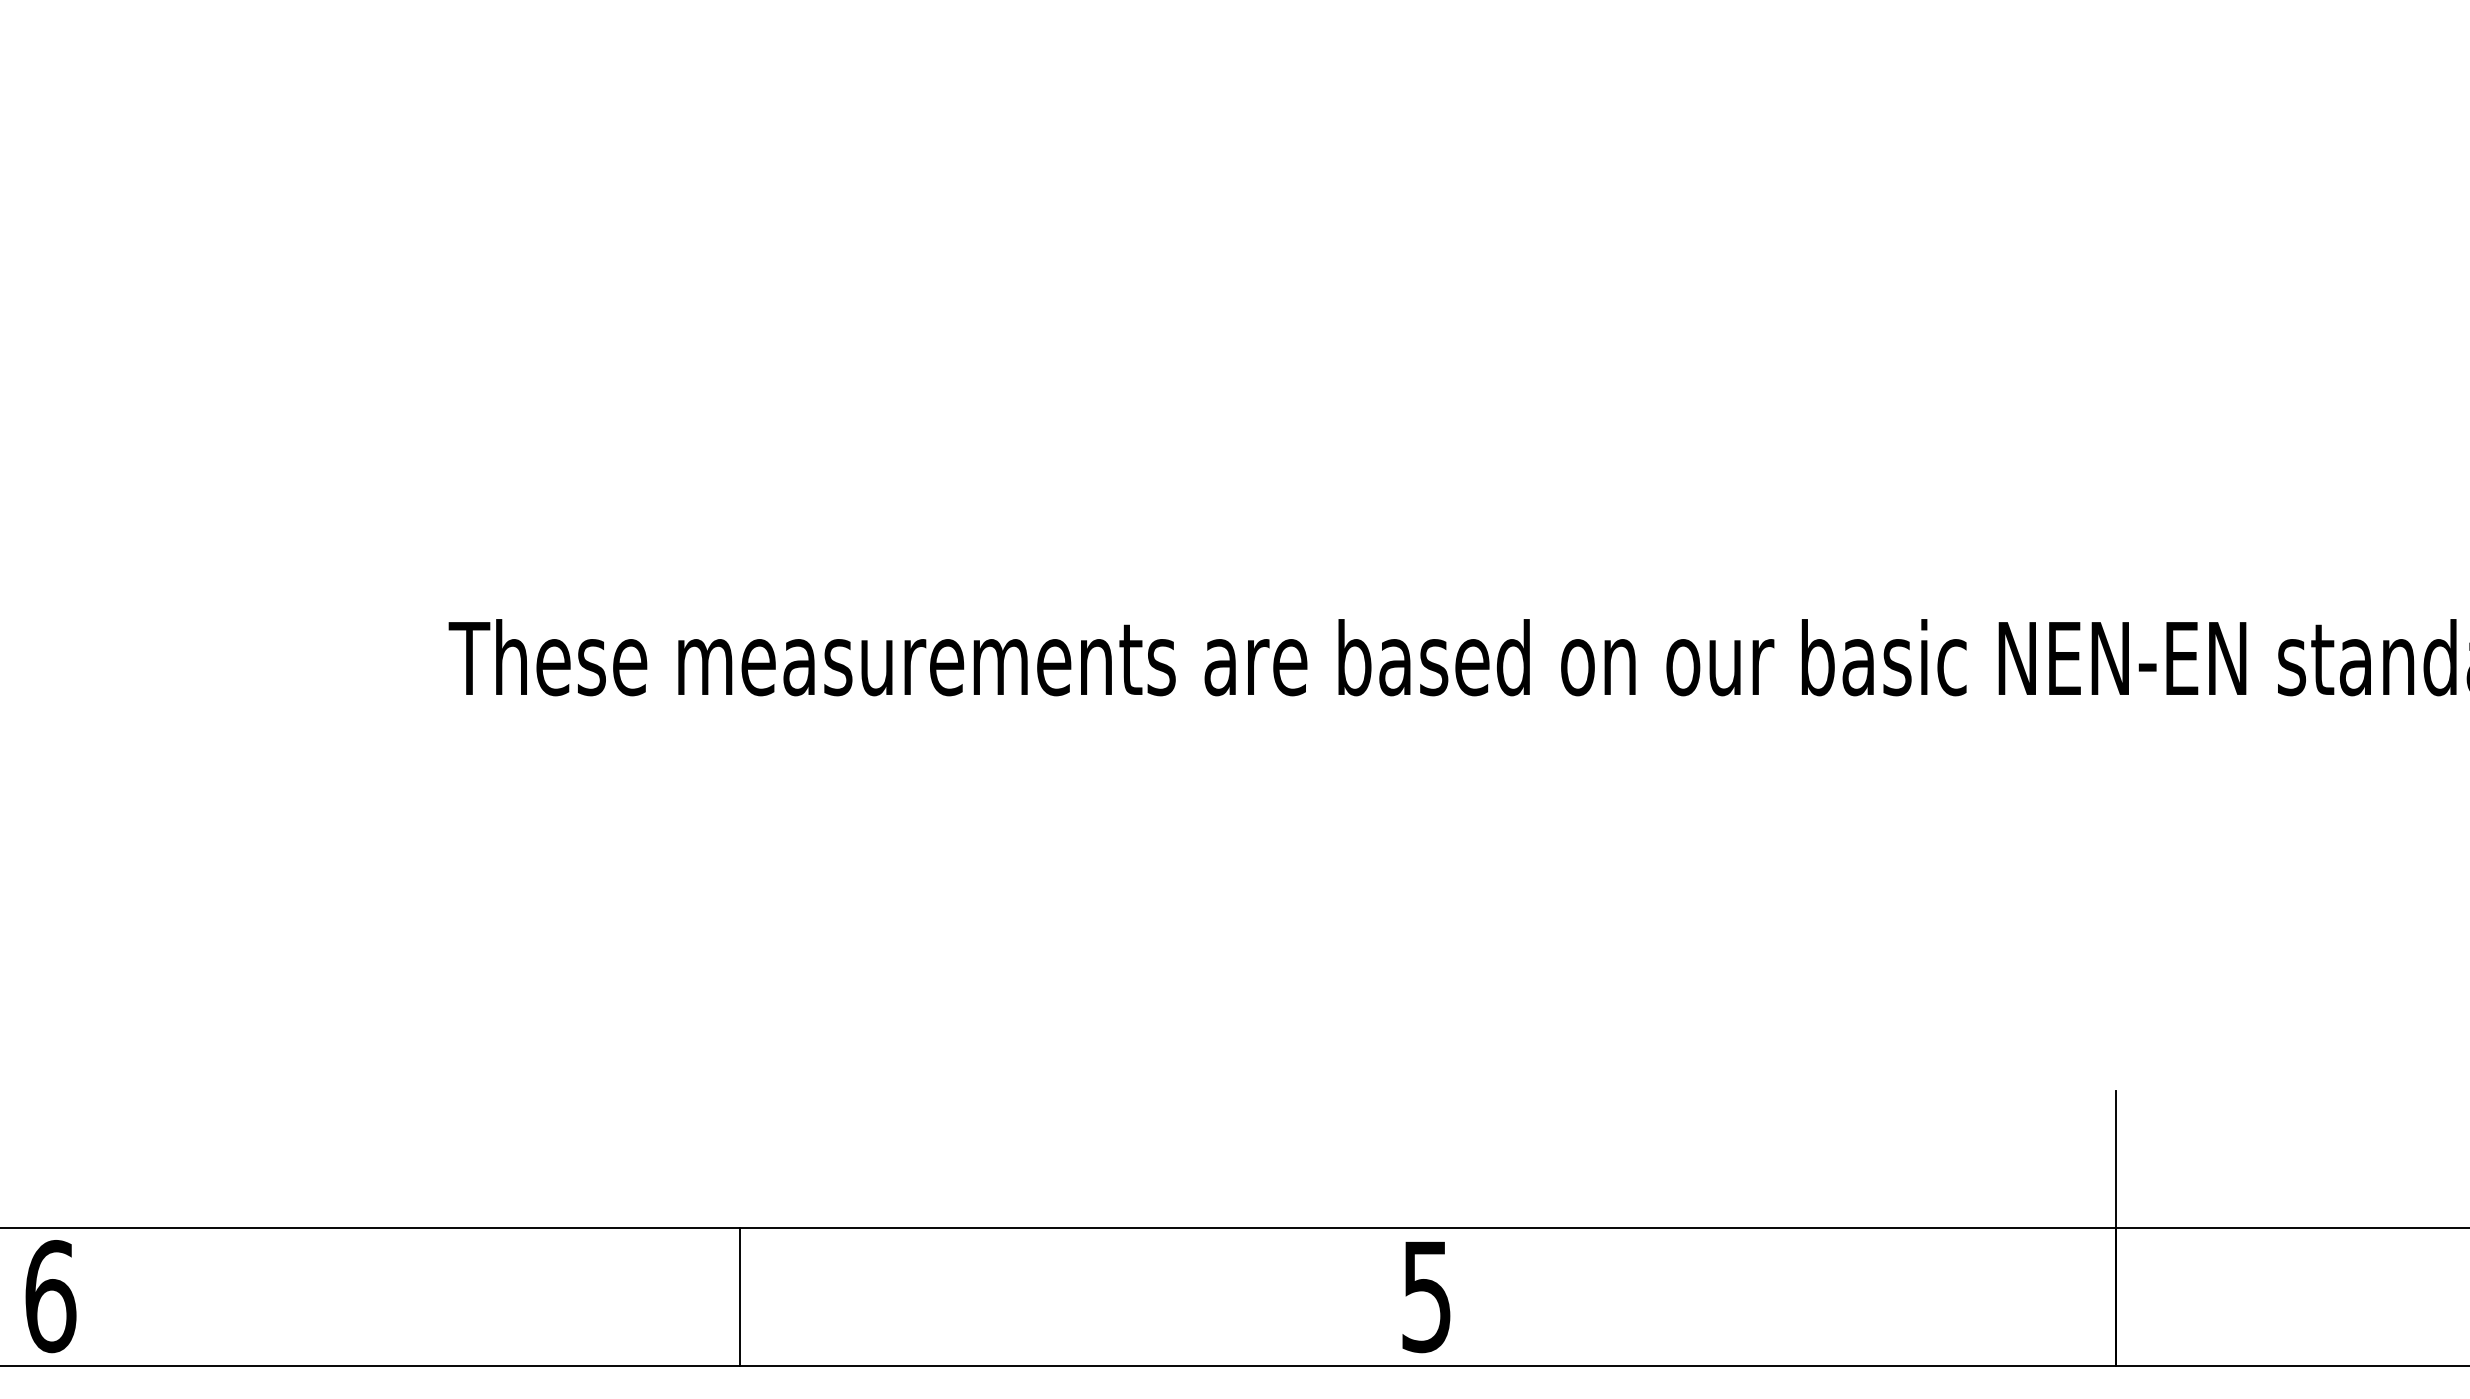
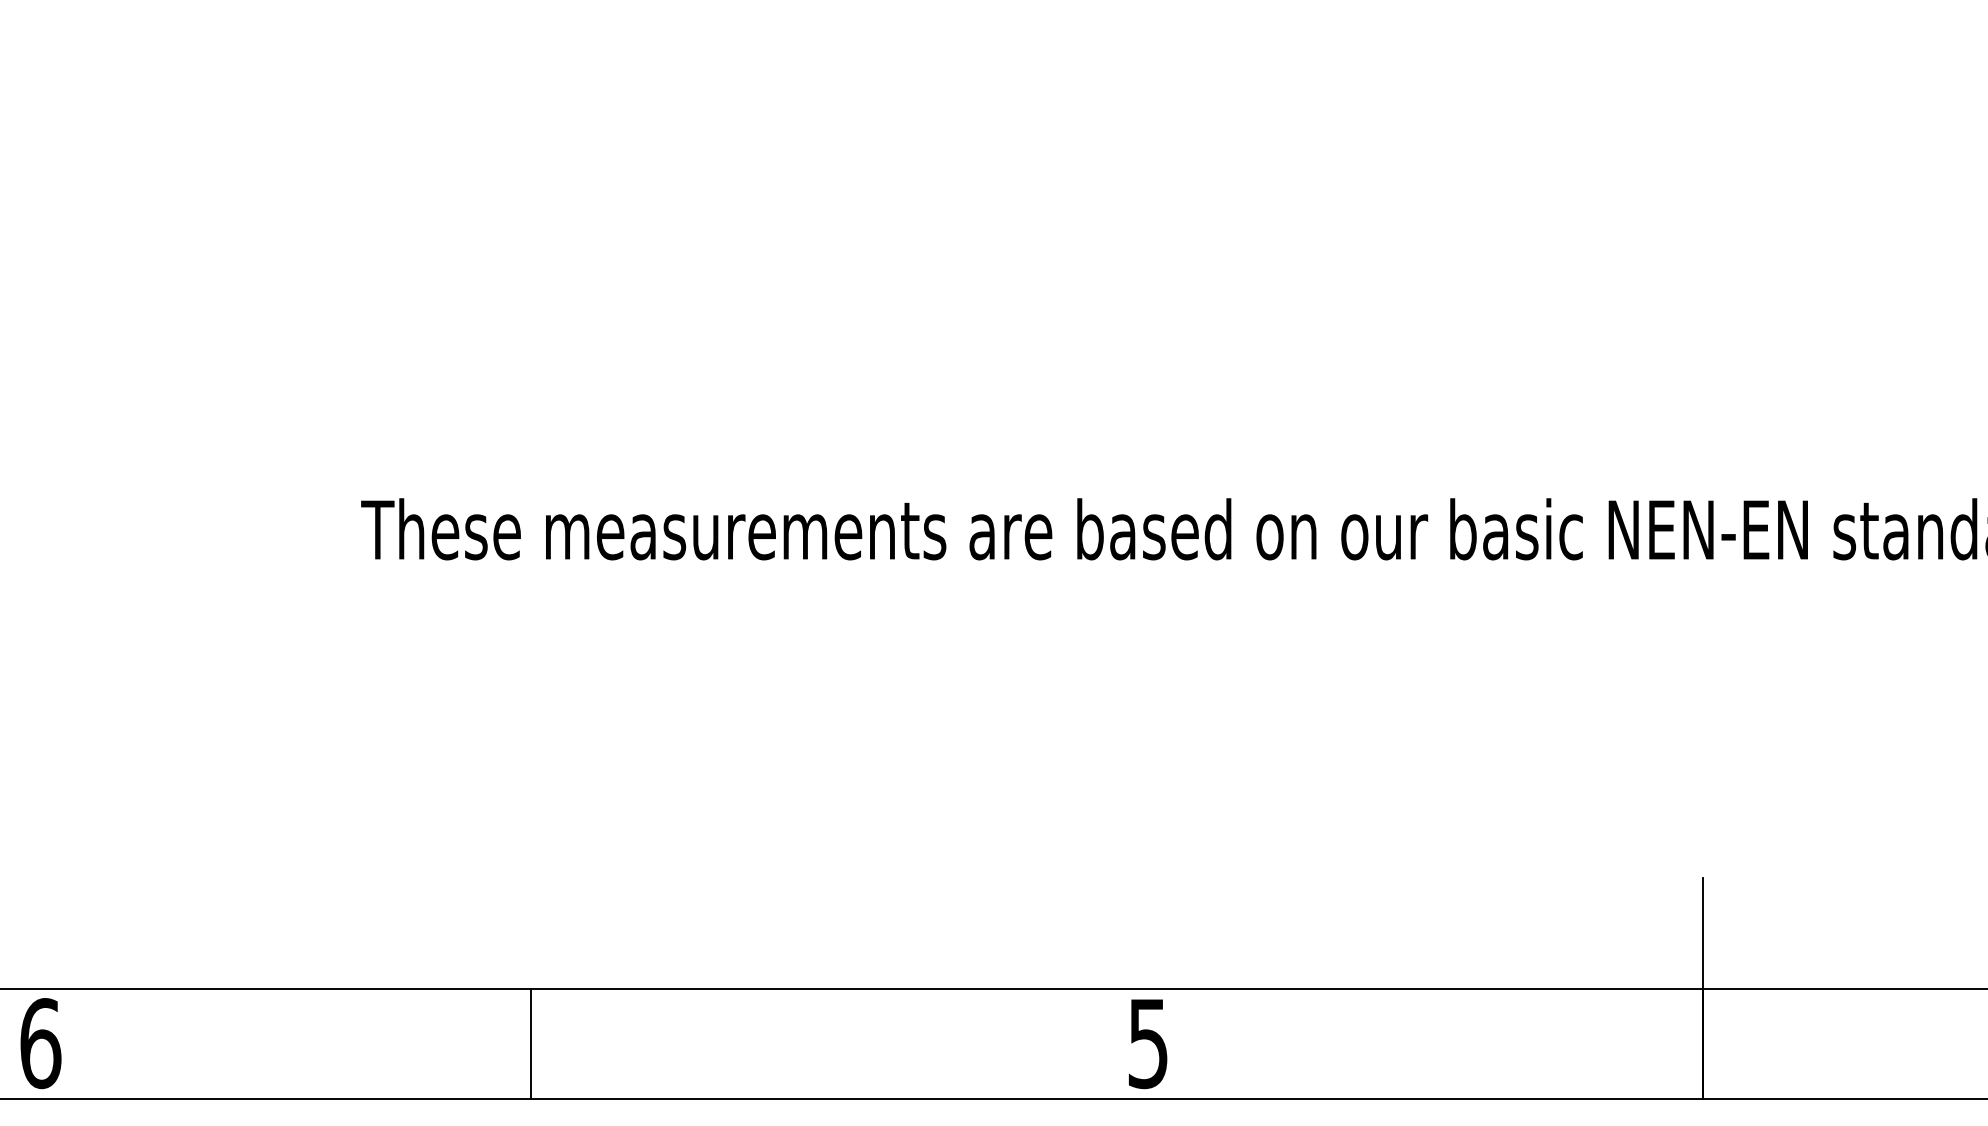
line: (739, 1296) -> (530, 1043), moved

